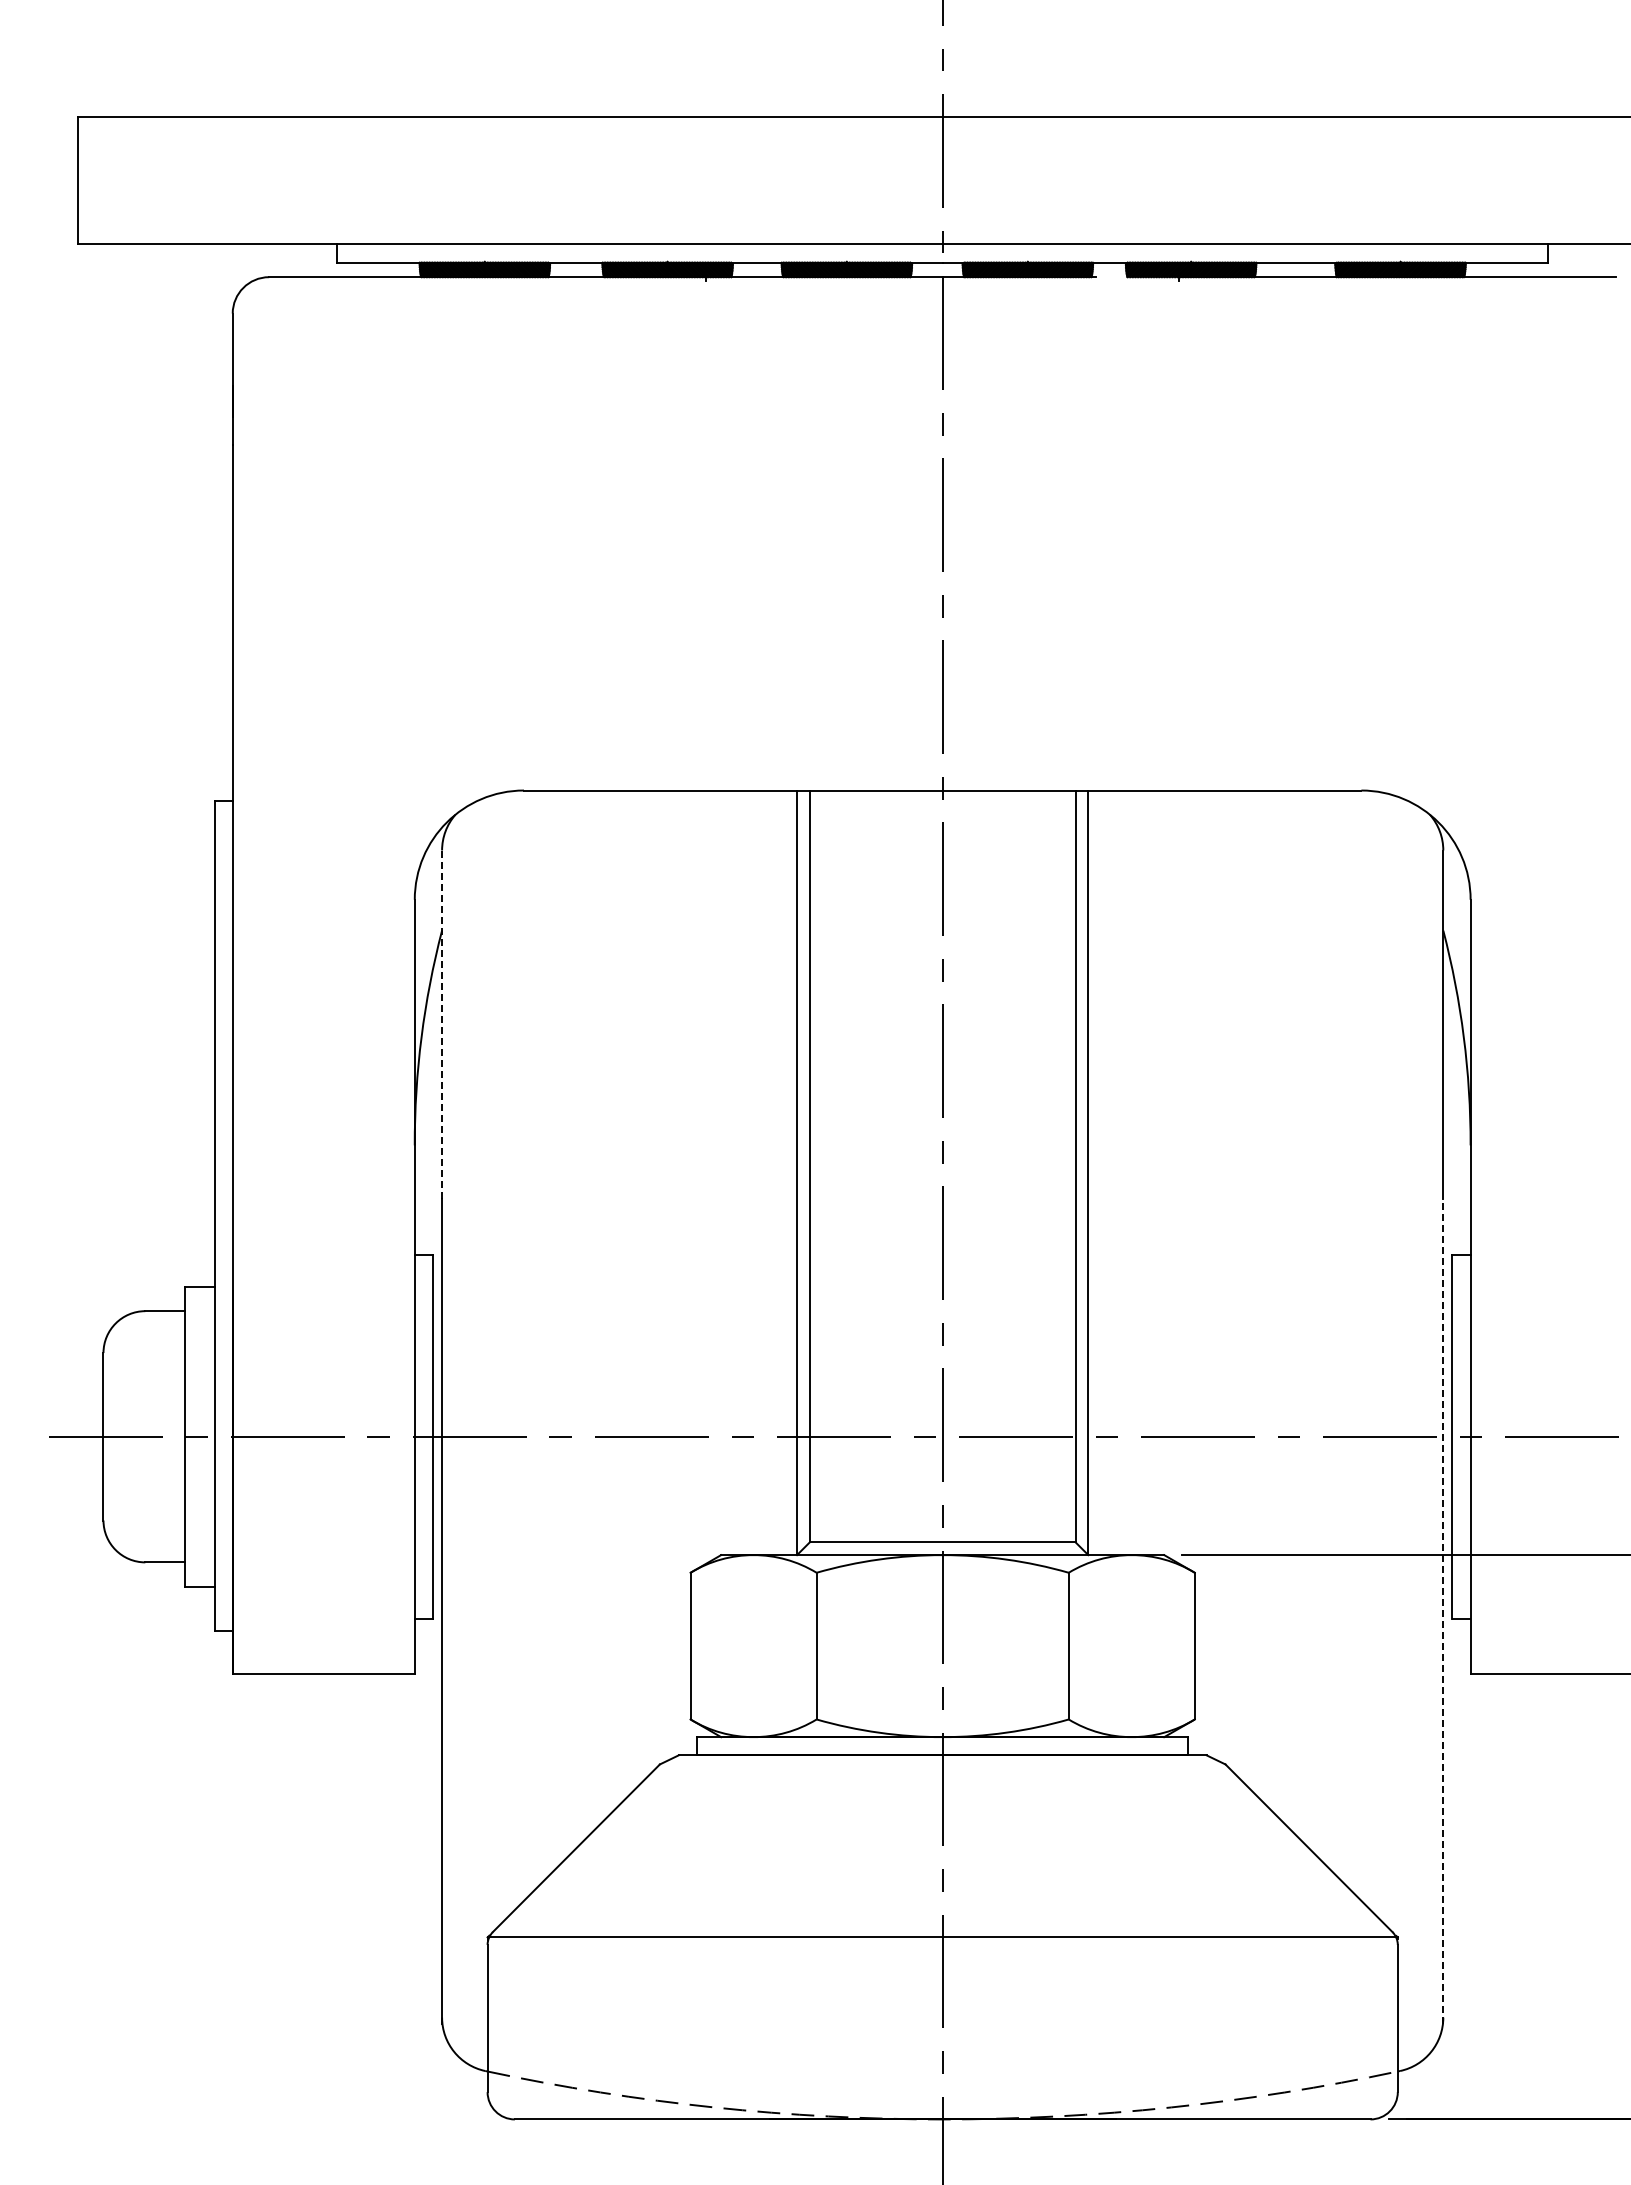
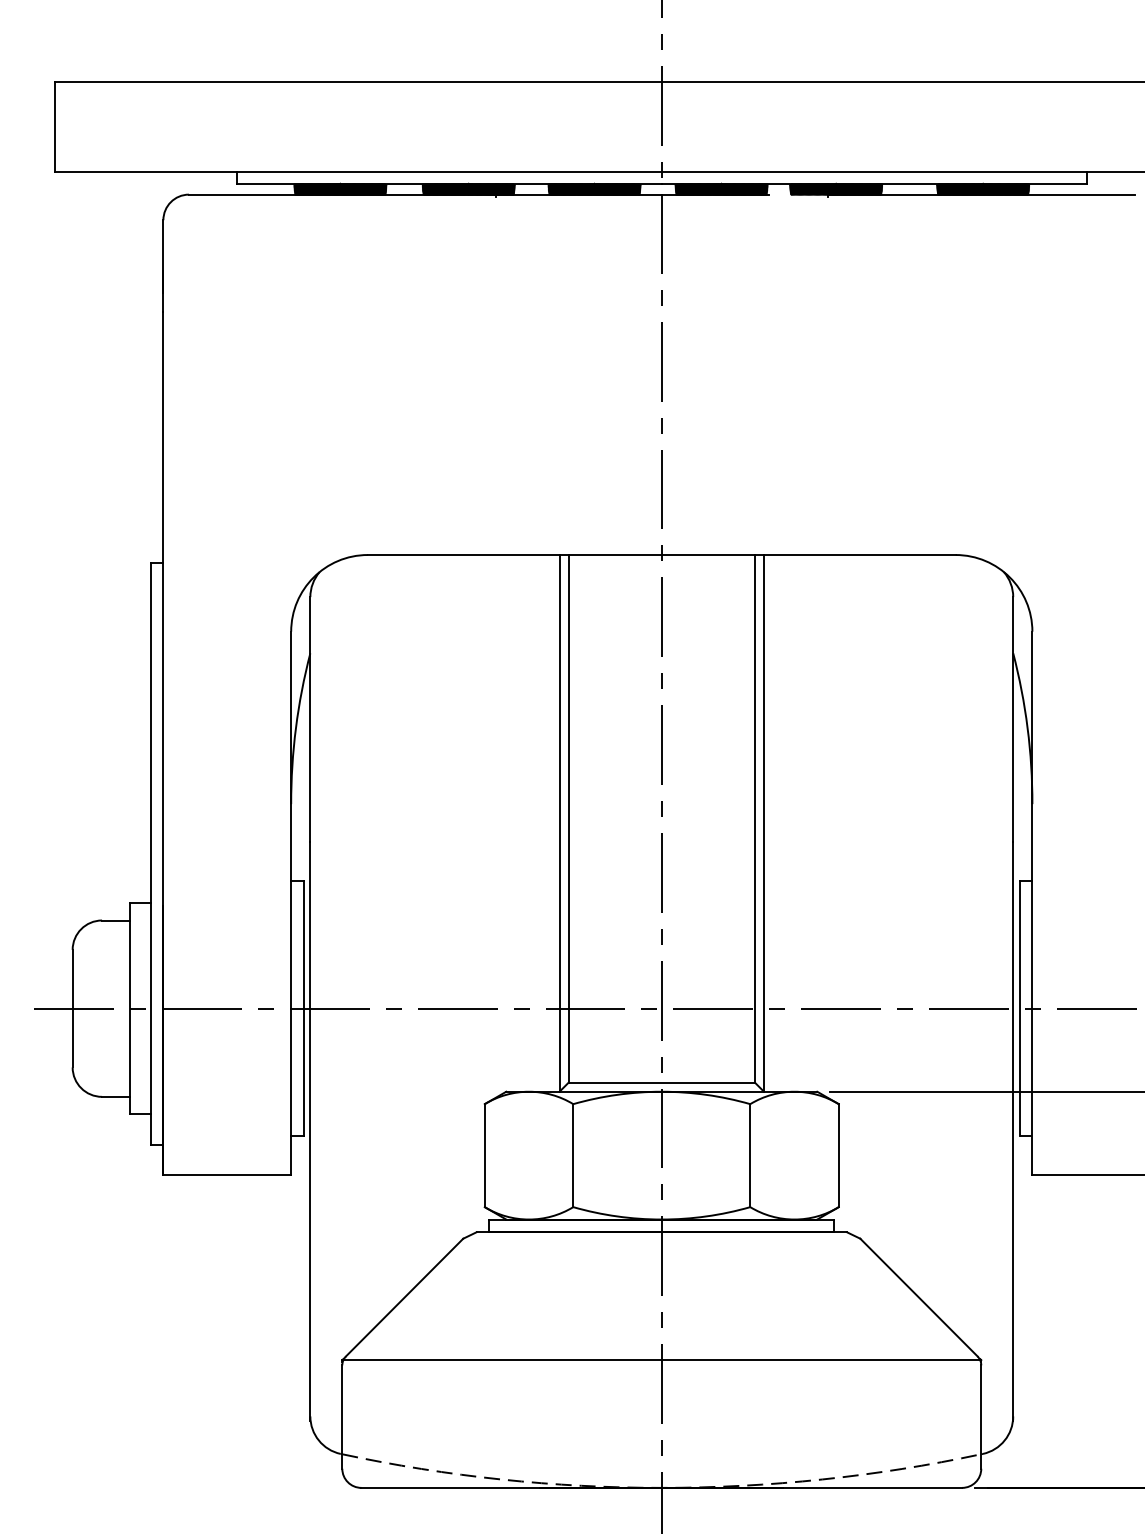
line: (442, 1024) -> (310, 719), dashed -> solid
line: (1443, 1611) -> (1013, 1131), dashed -> solid

